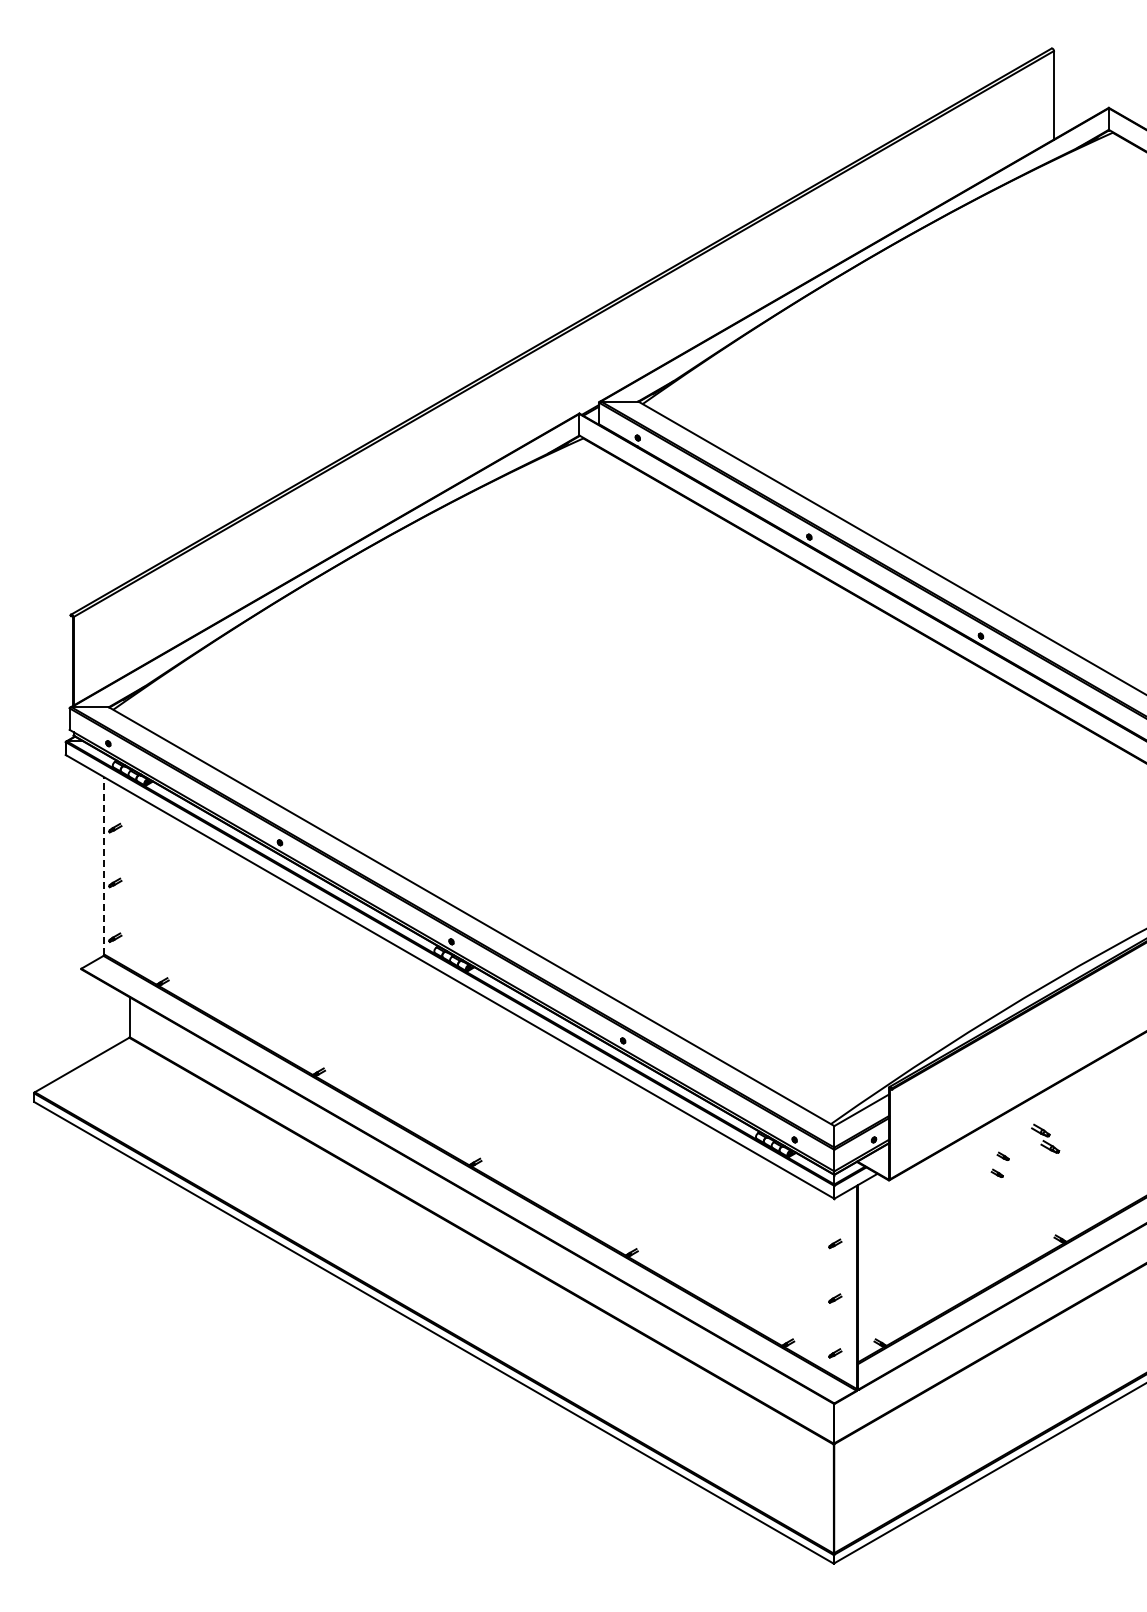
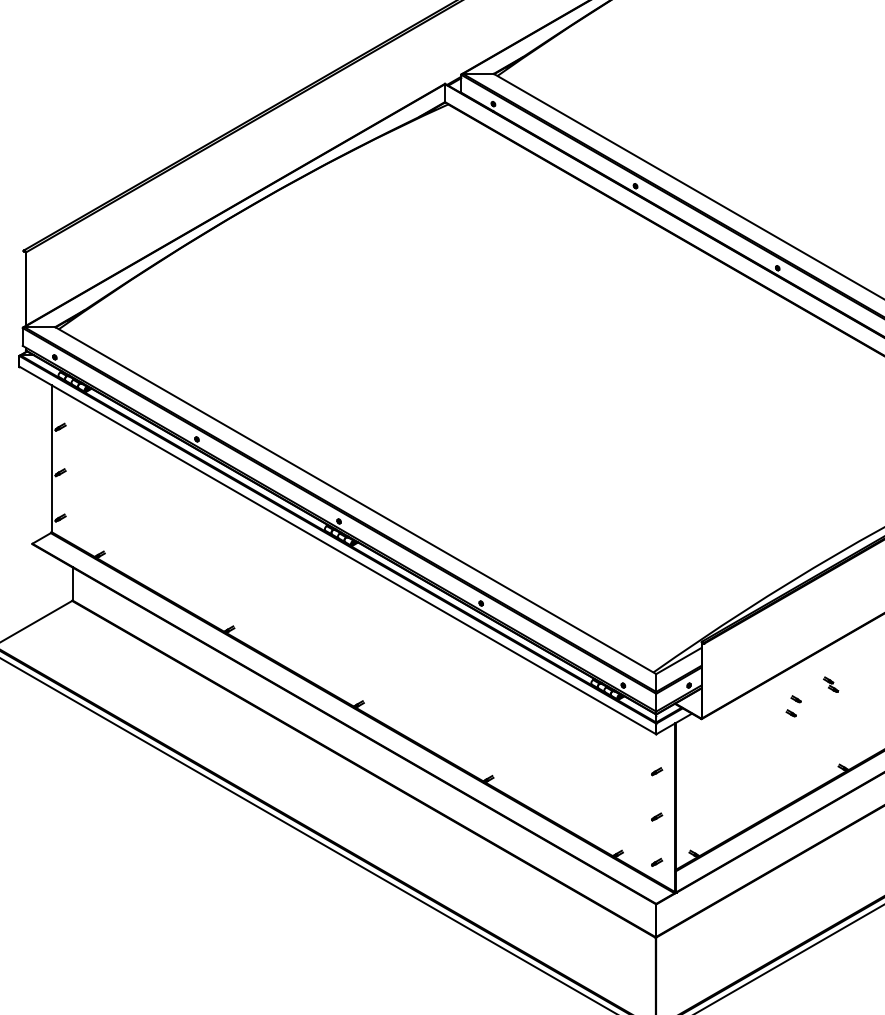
line: (104, 865) -> (51, 458), dashed -> solid
part: (1044, 1138) -> (830, 684), size x0.62

